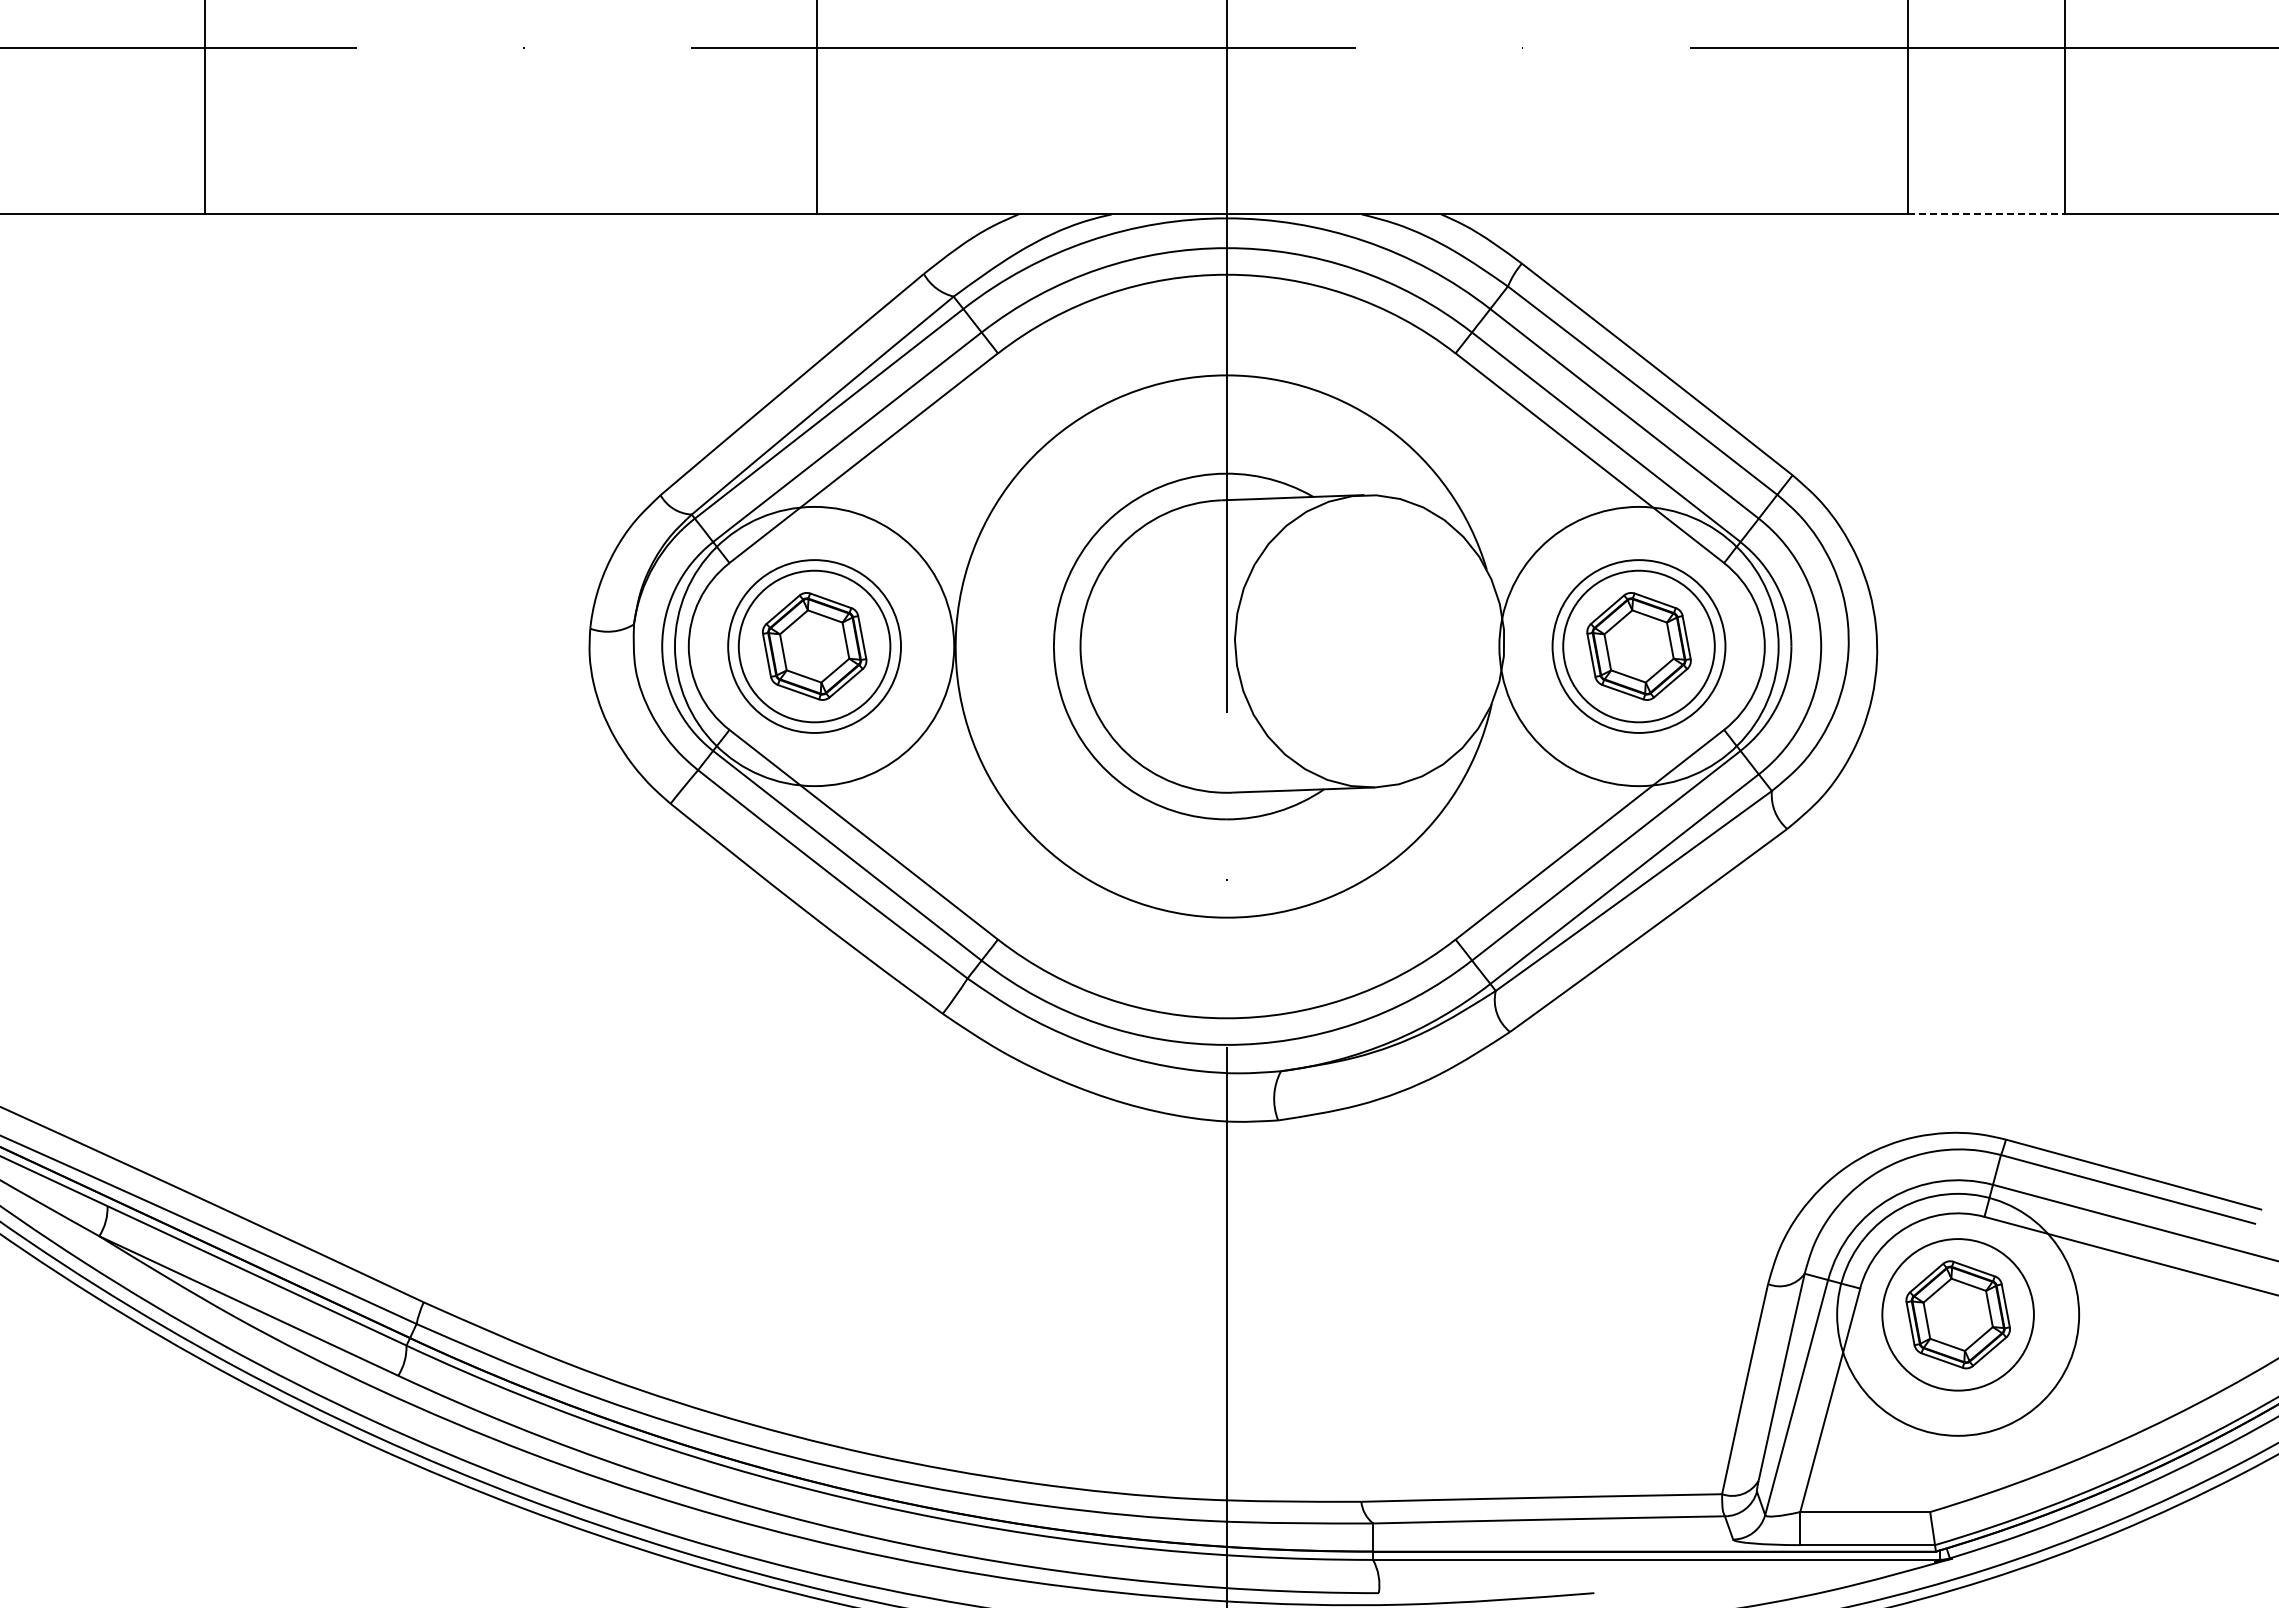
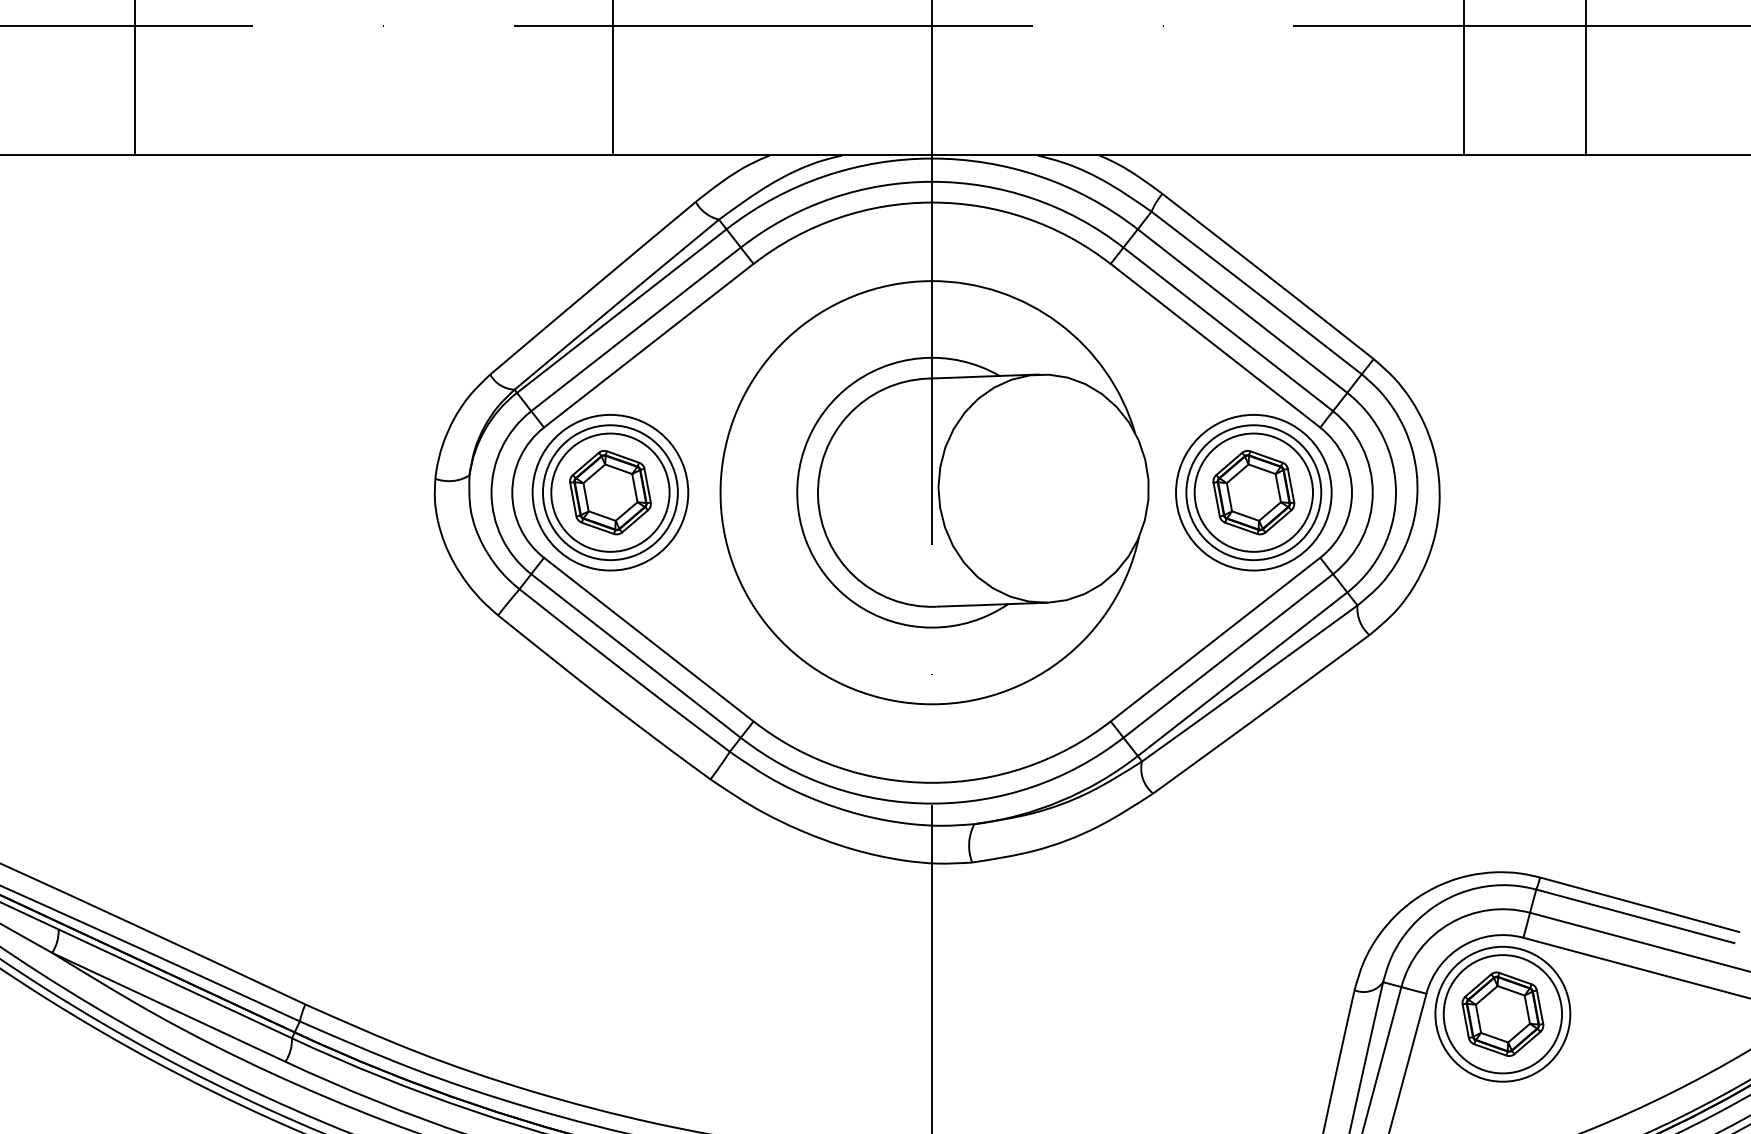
line: (1987, 214) -> (1525, 155), dashed -> solid
circle: (814, 646) -> (610, 492), size x0.71
circle: (1638, 646) -> (1253, 492), size x0.71
circle: (1957, 1314) -> (1502, 1013), size x0.71

